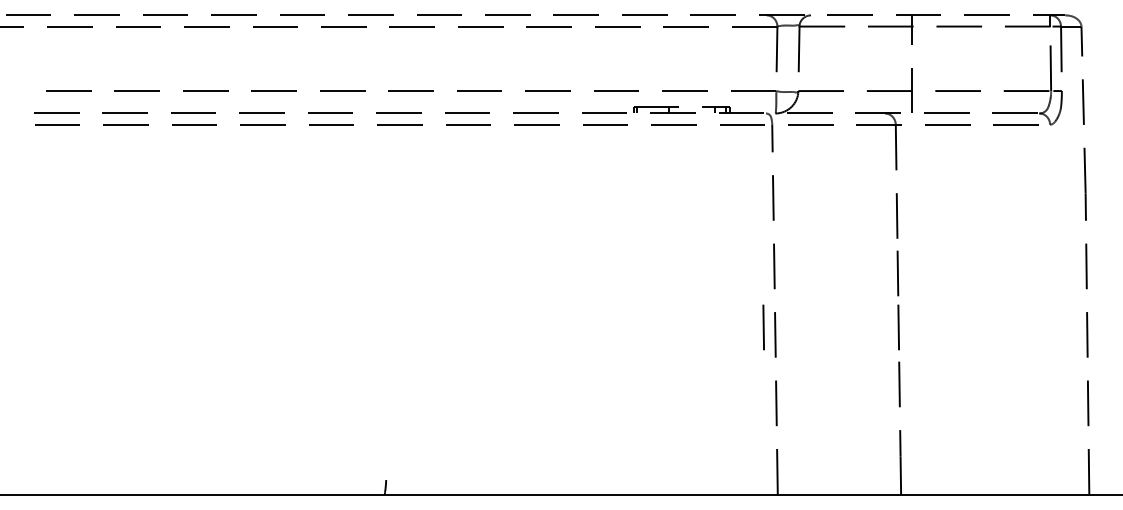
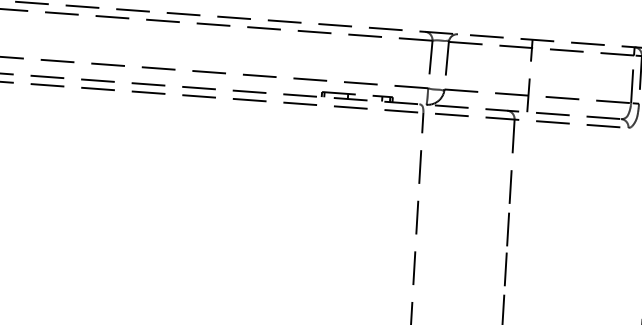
line: (763, 327) -> (405, 262), removed

